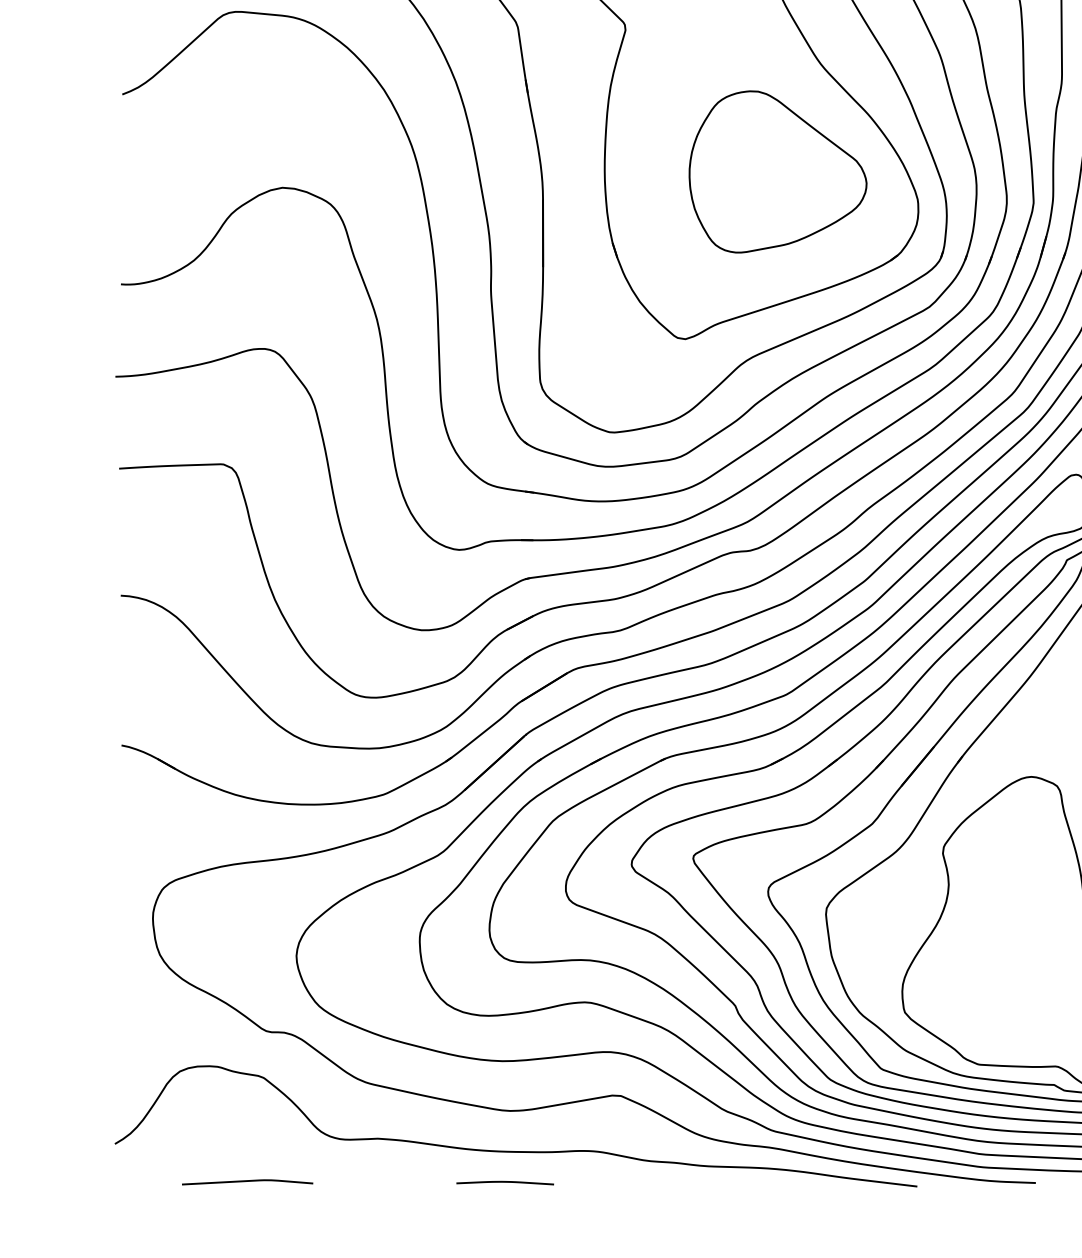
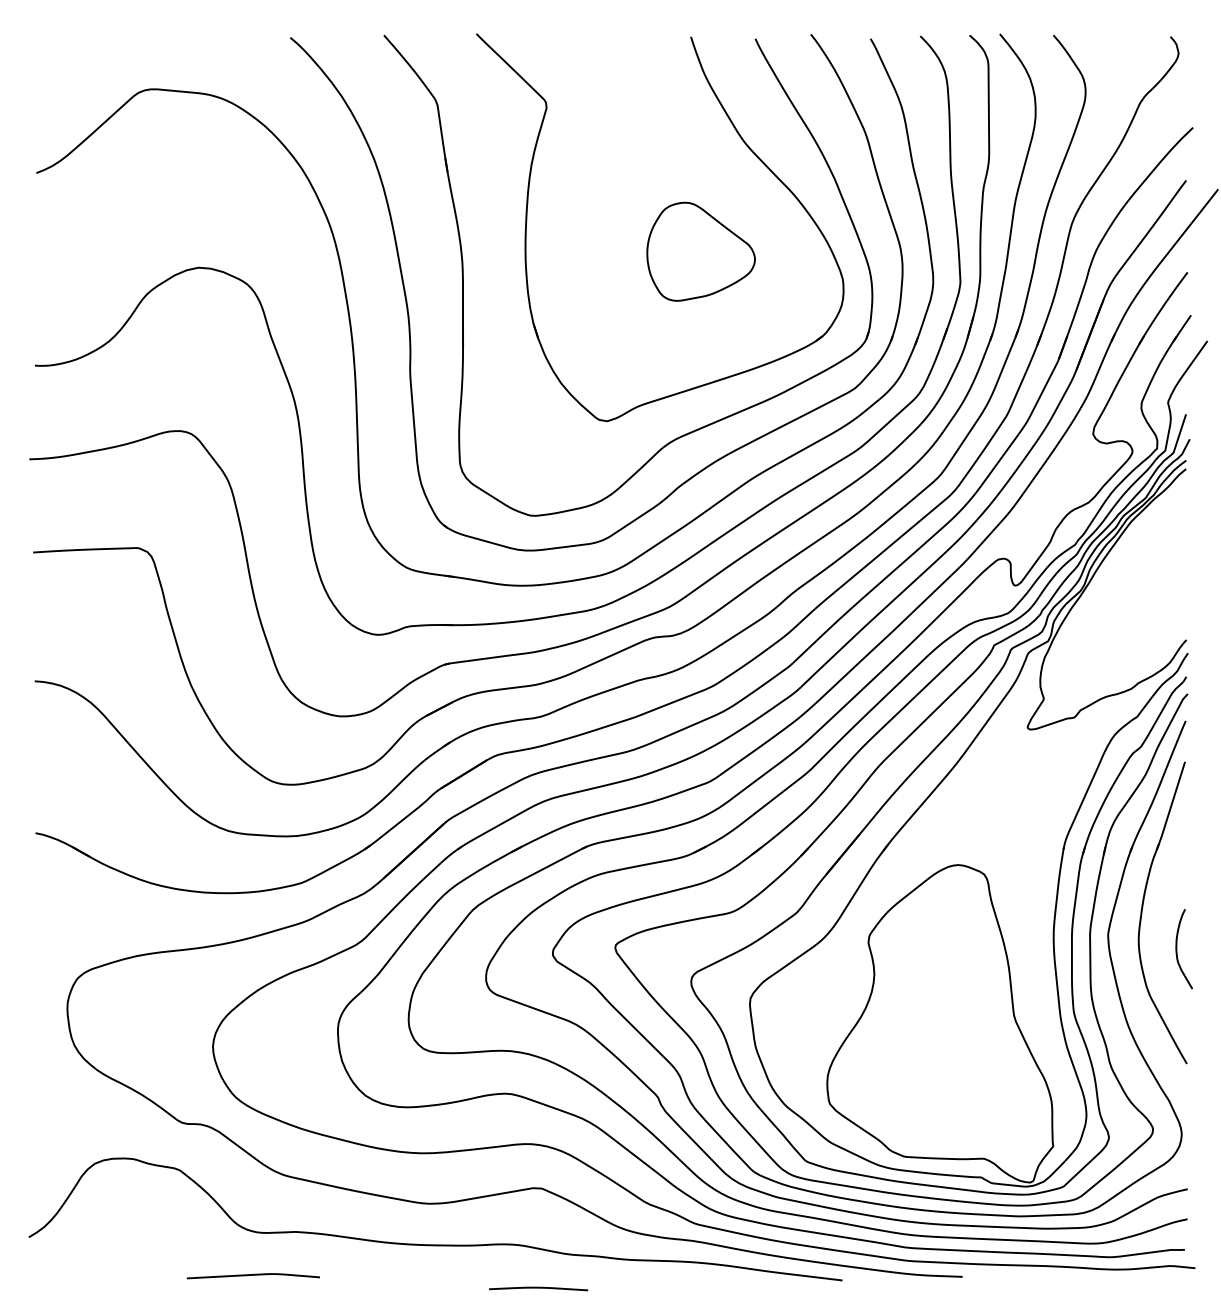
part: (777, 171) -> (700, 251), size x0.6
curve: (246, 1181) -> (252, 1275), moved
curve: (505, 1182) -> (538, 1288), moved

